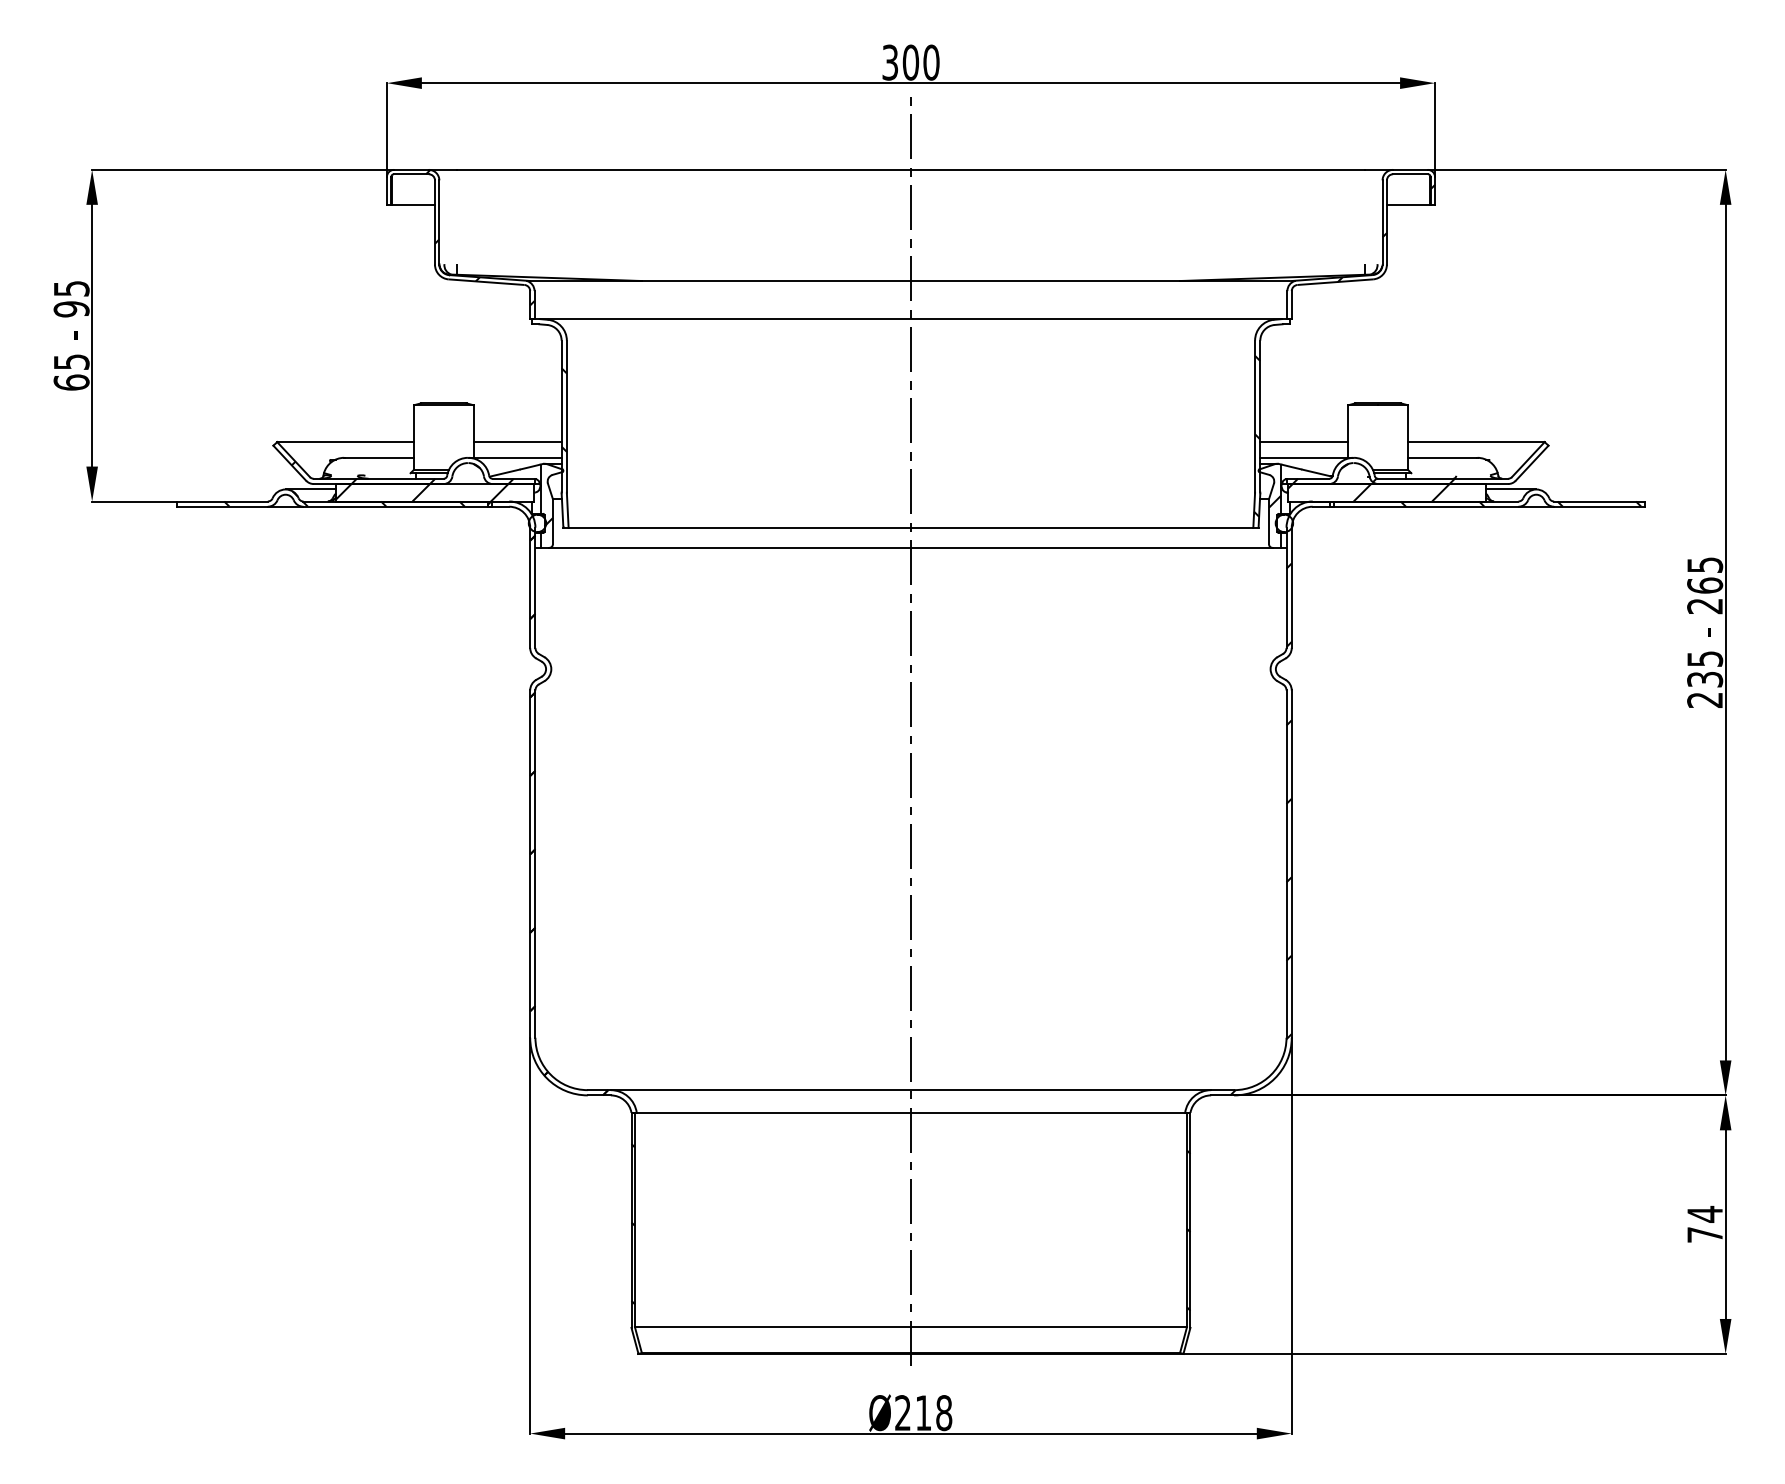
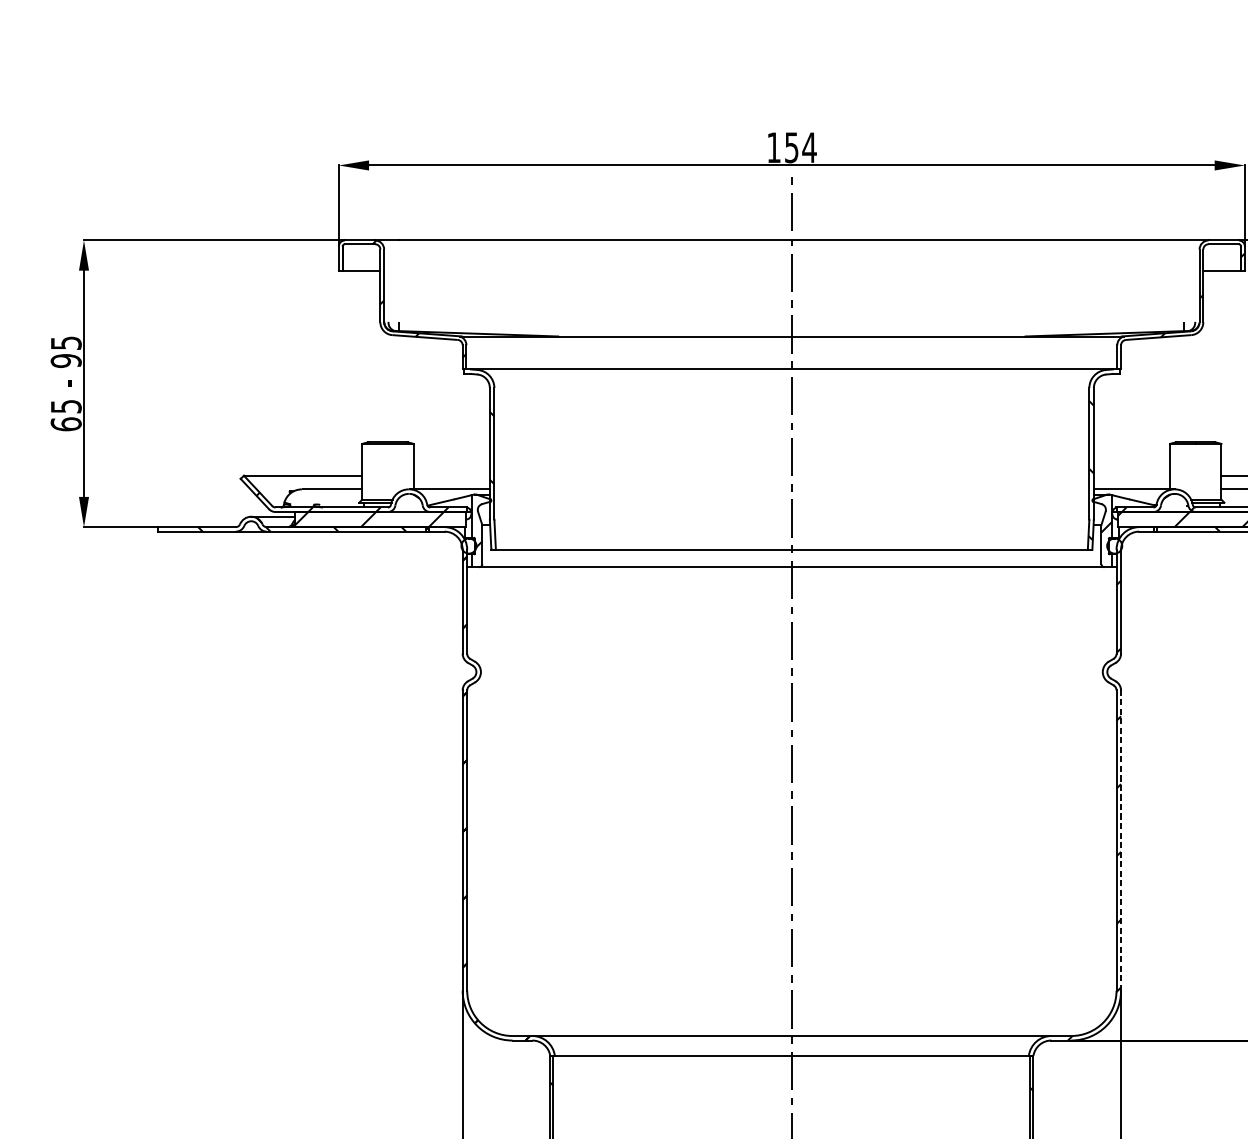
text: (910, 62) -> (791, 147), 300 -> 154
line: (517, 442) -> (451, 476), removed
line: (1304, 442) -> (1132, 476), removed
line: (1291, 864) -> (1120, 840), solid -> dashed

